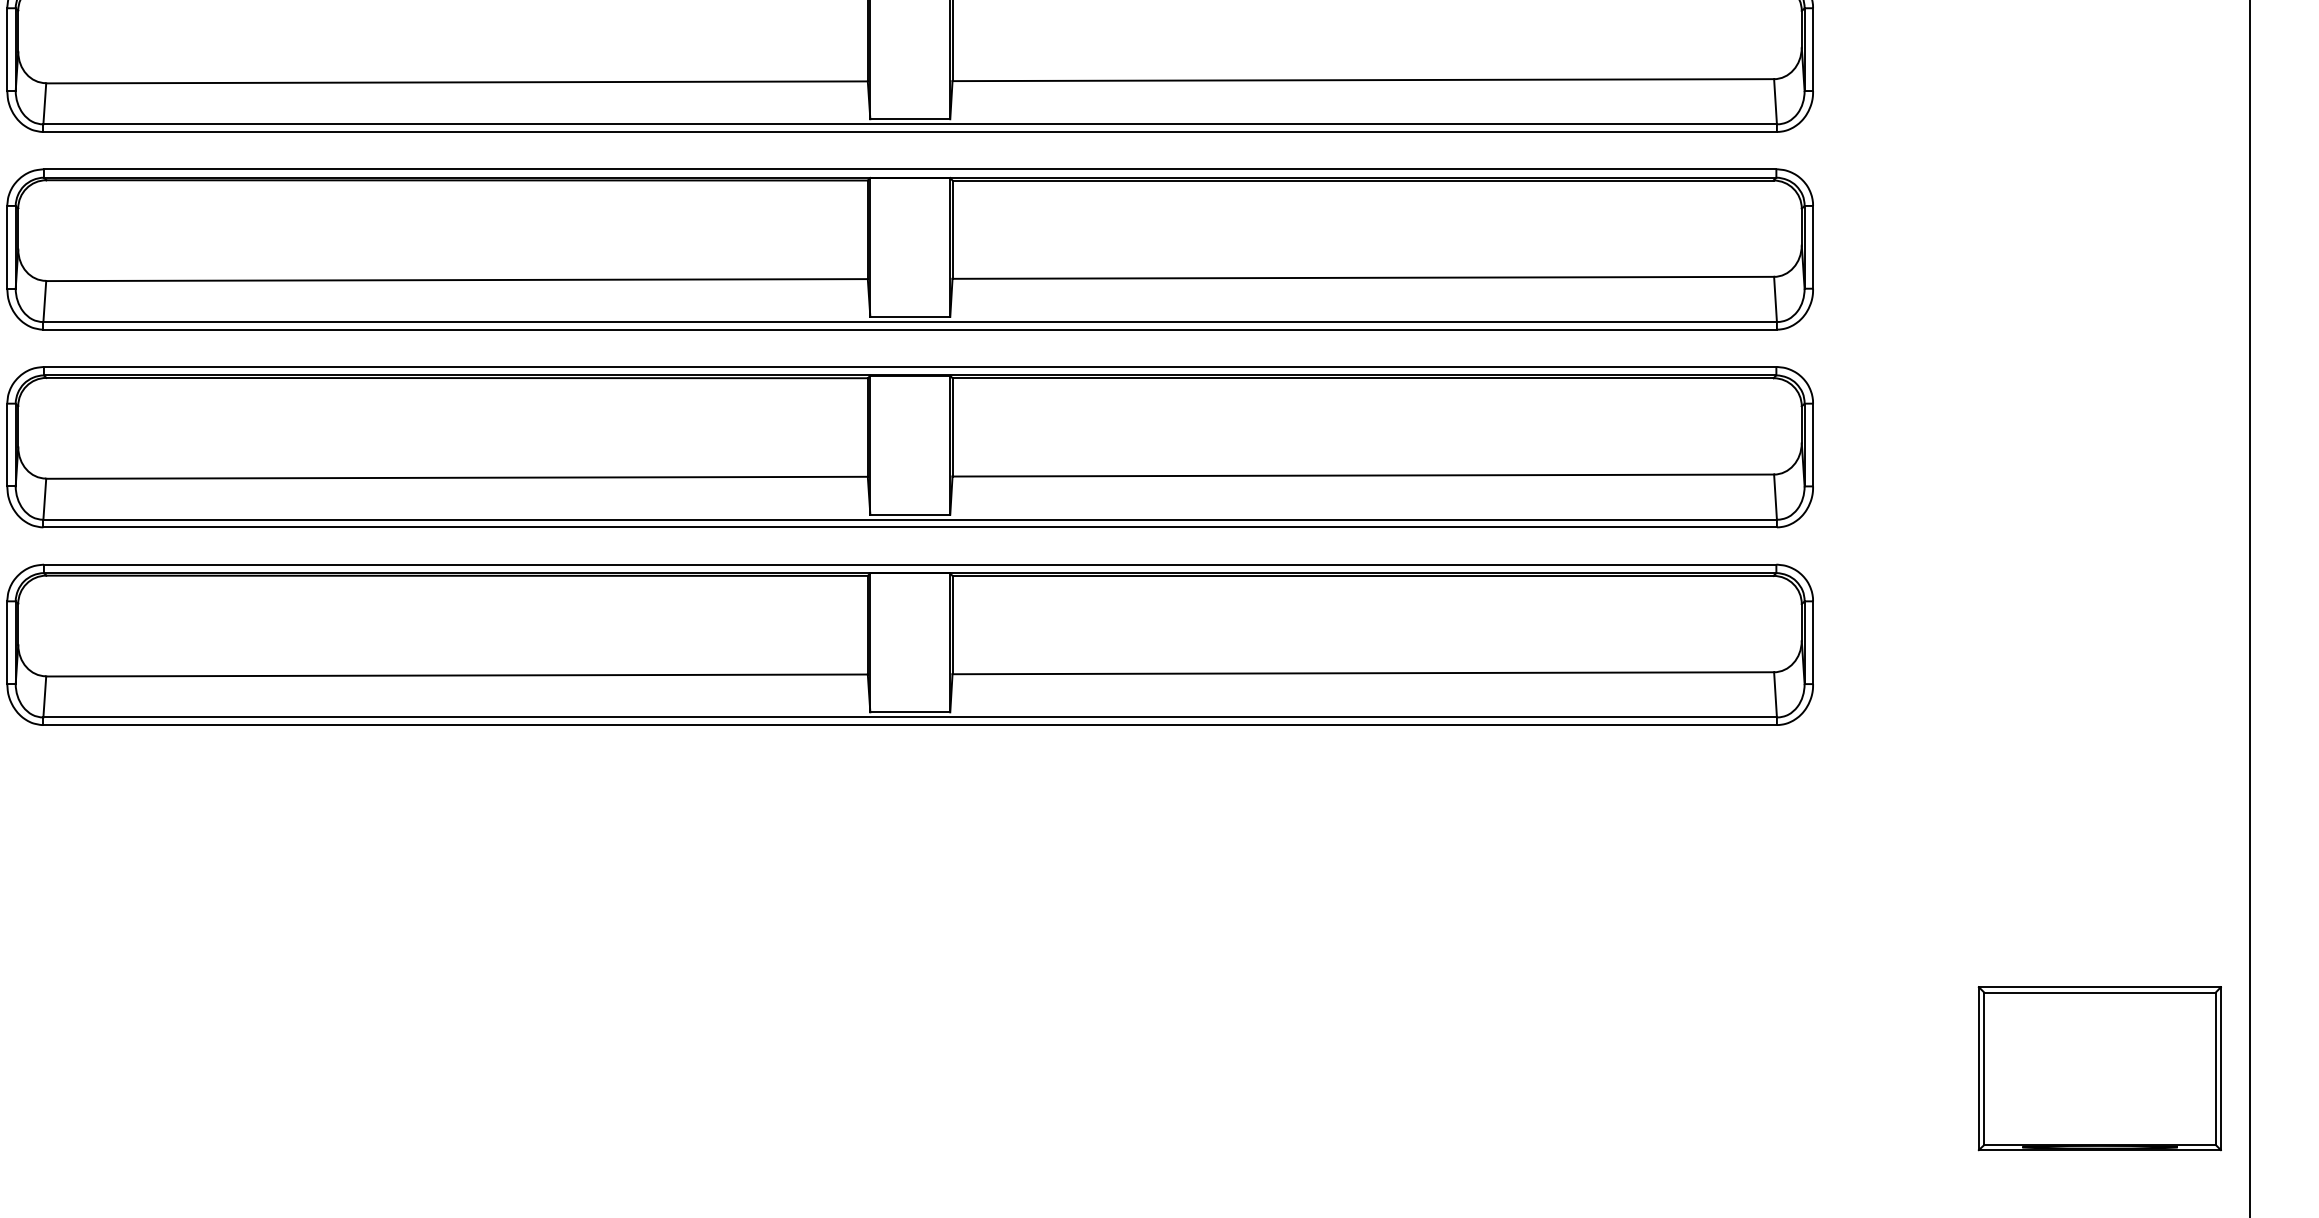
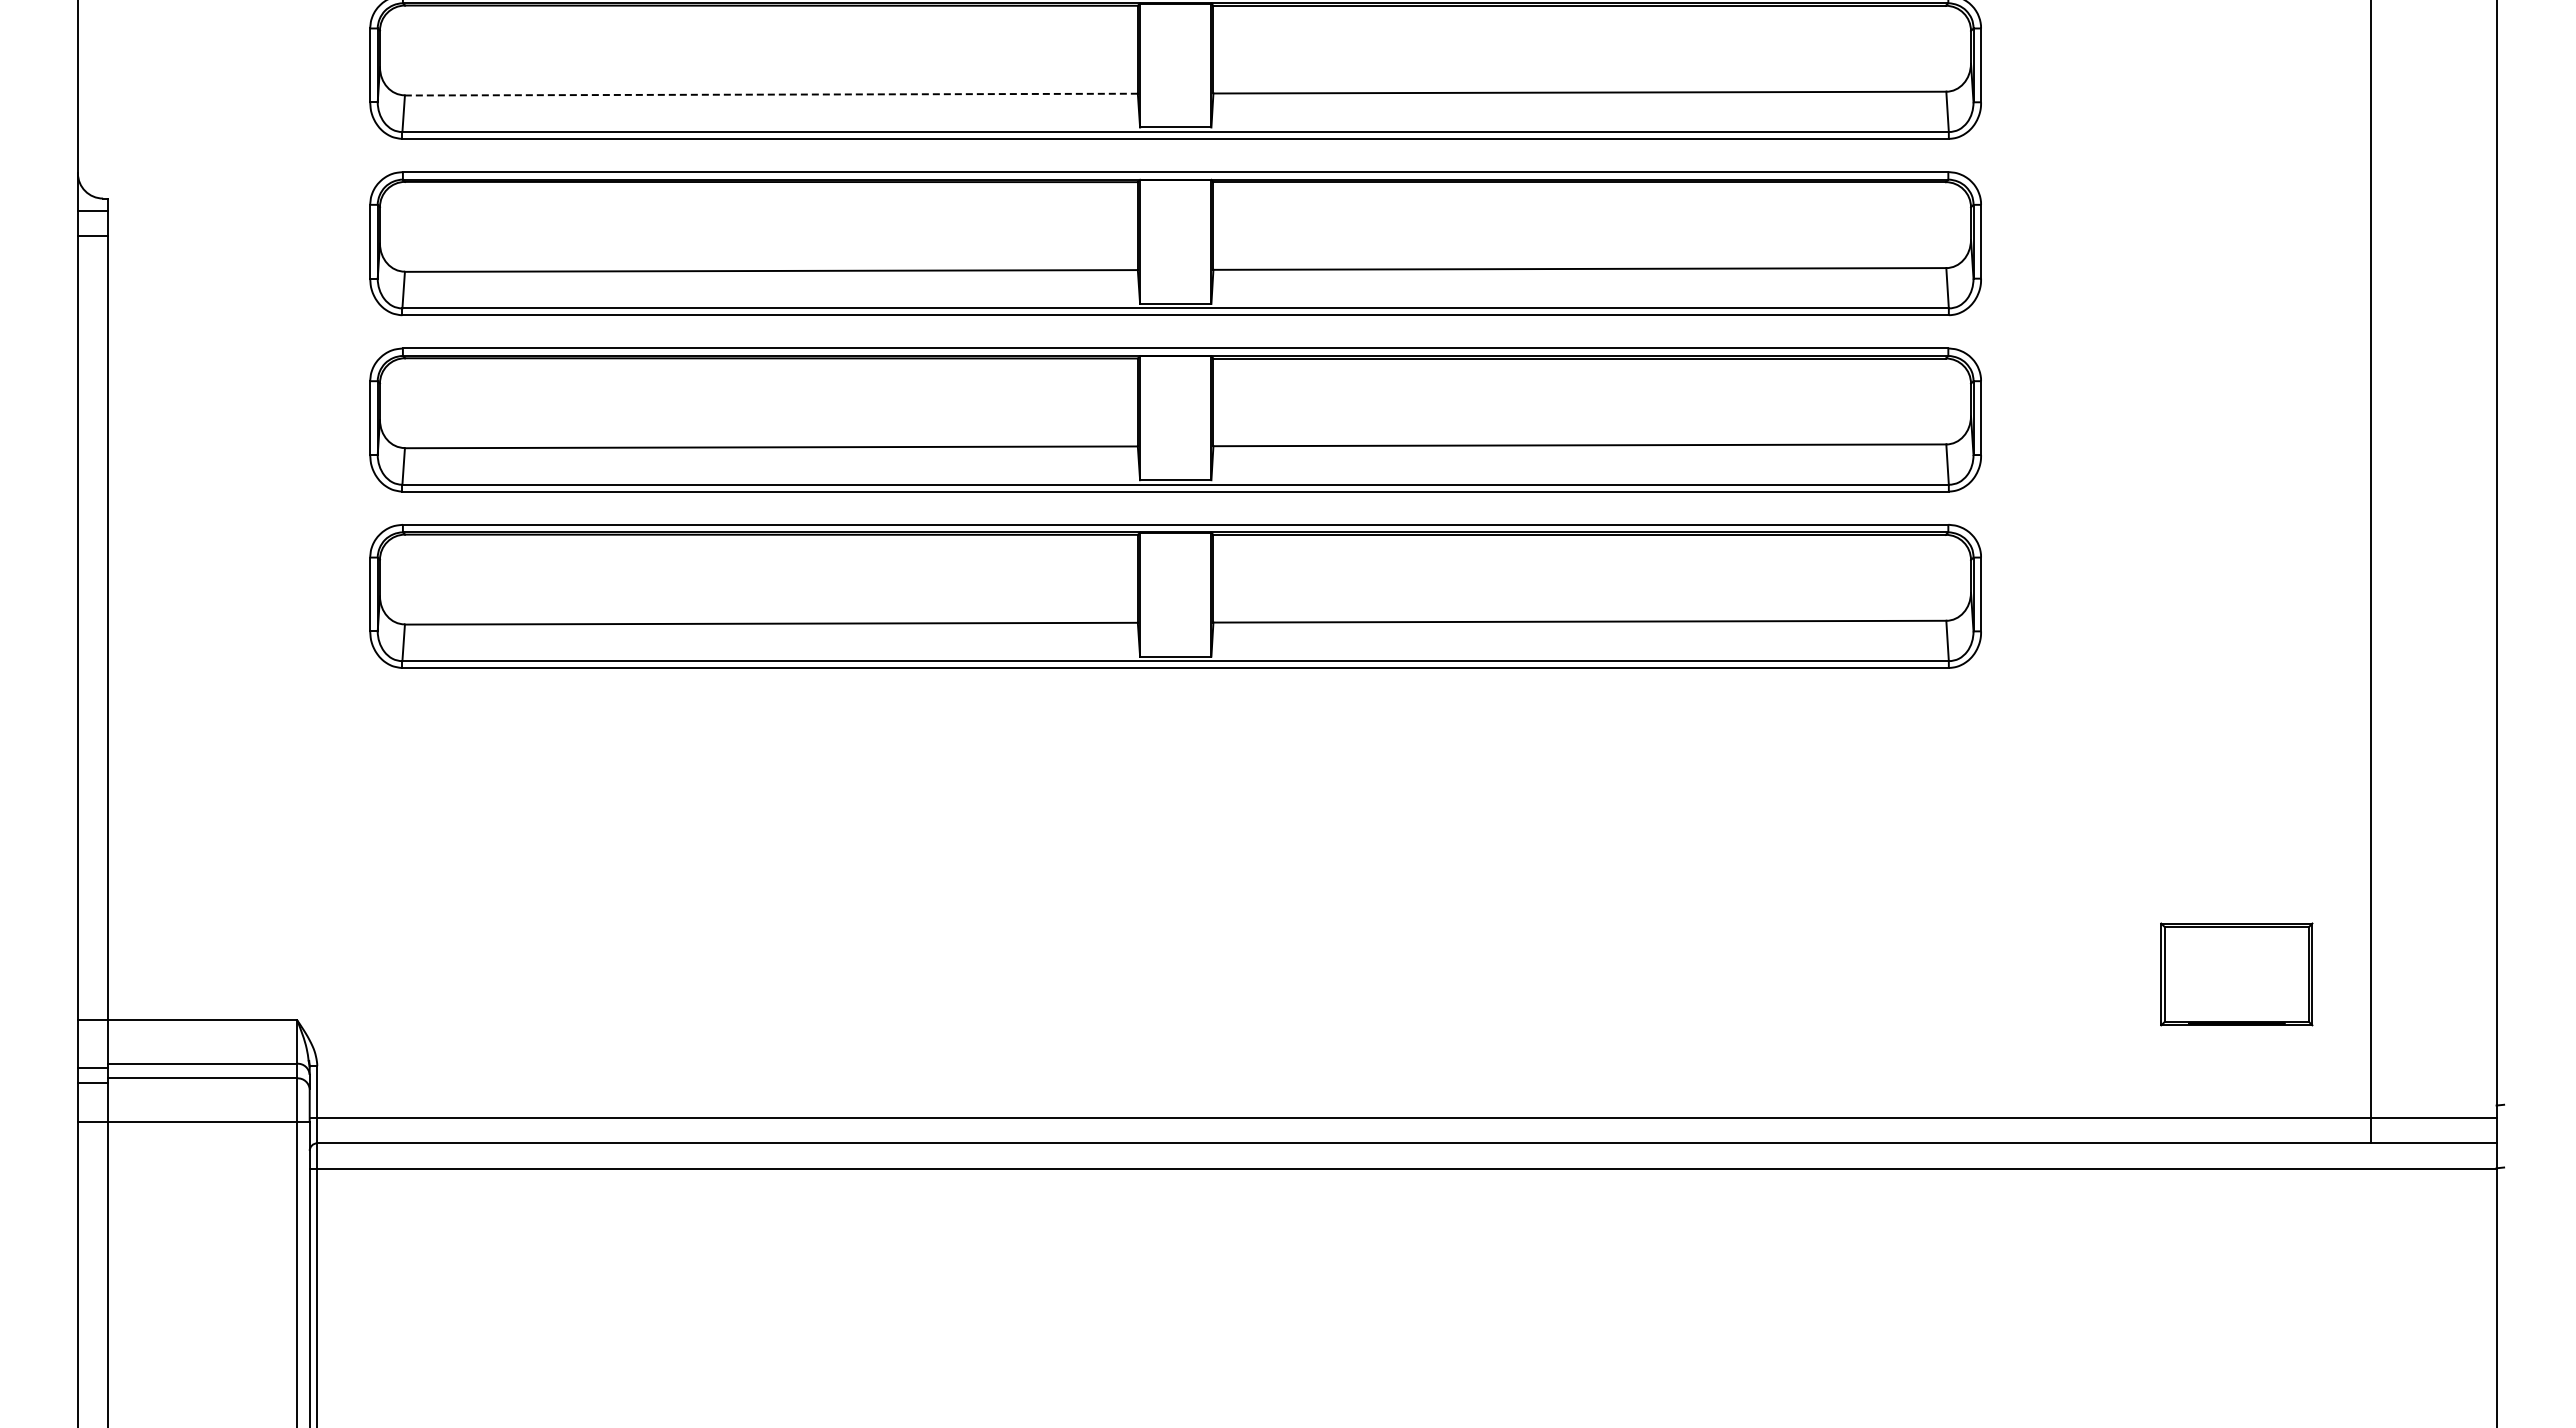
line: (456, 82) -> (770, 94), solid -> dashed
part: (2099, 1068) -> (2236, 974), size x0.7

